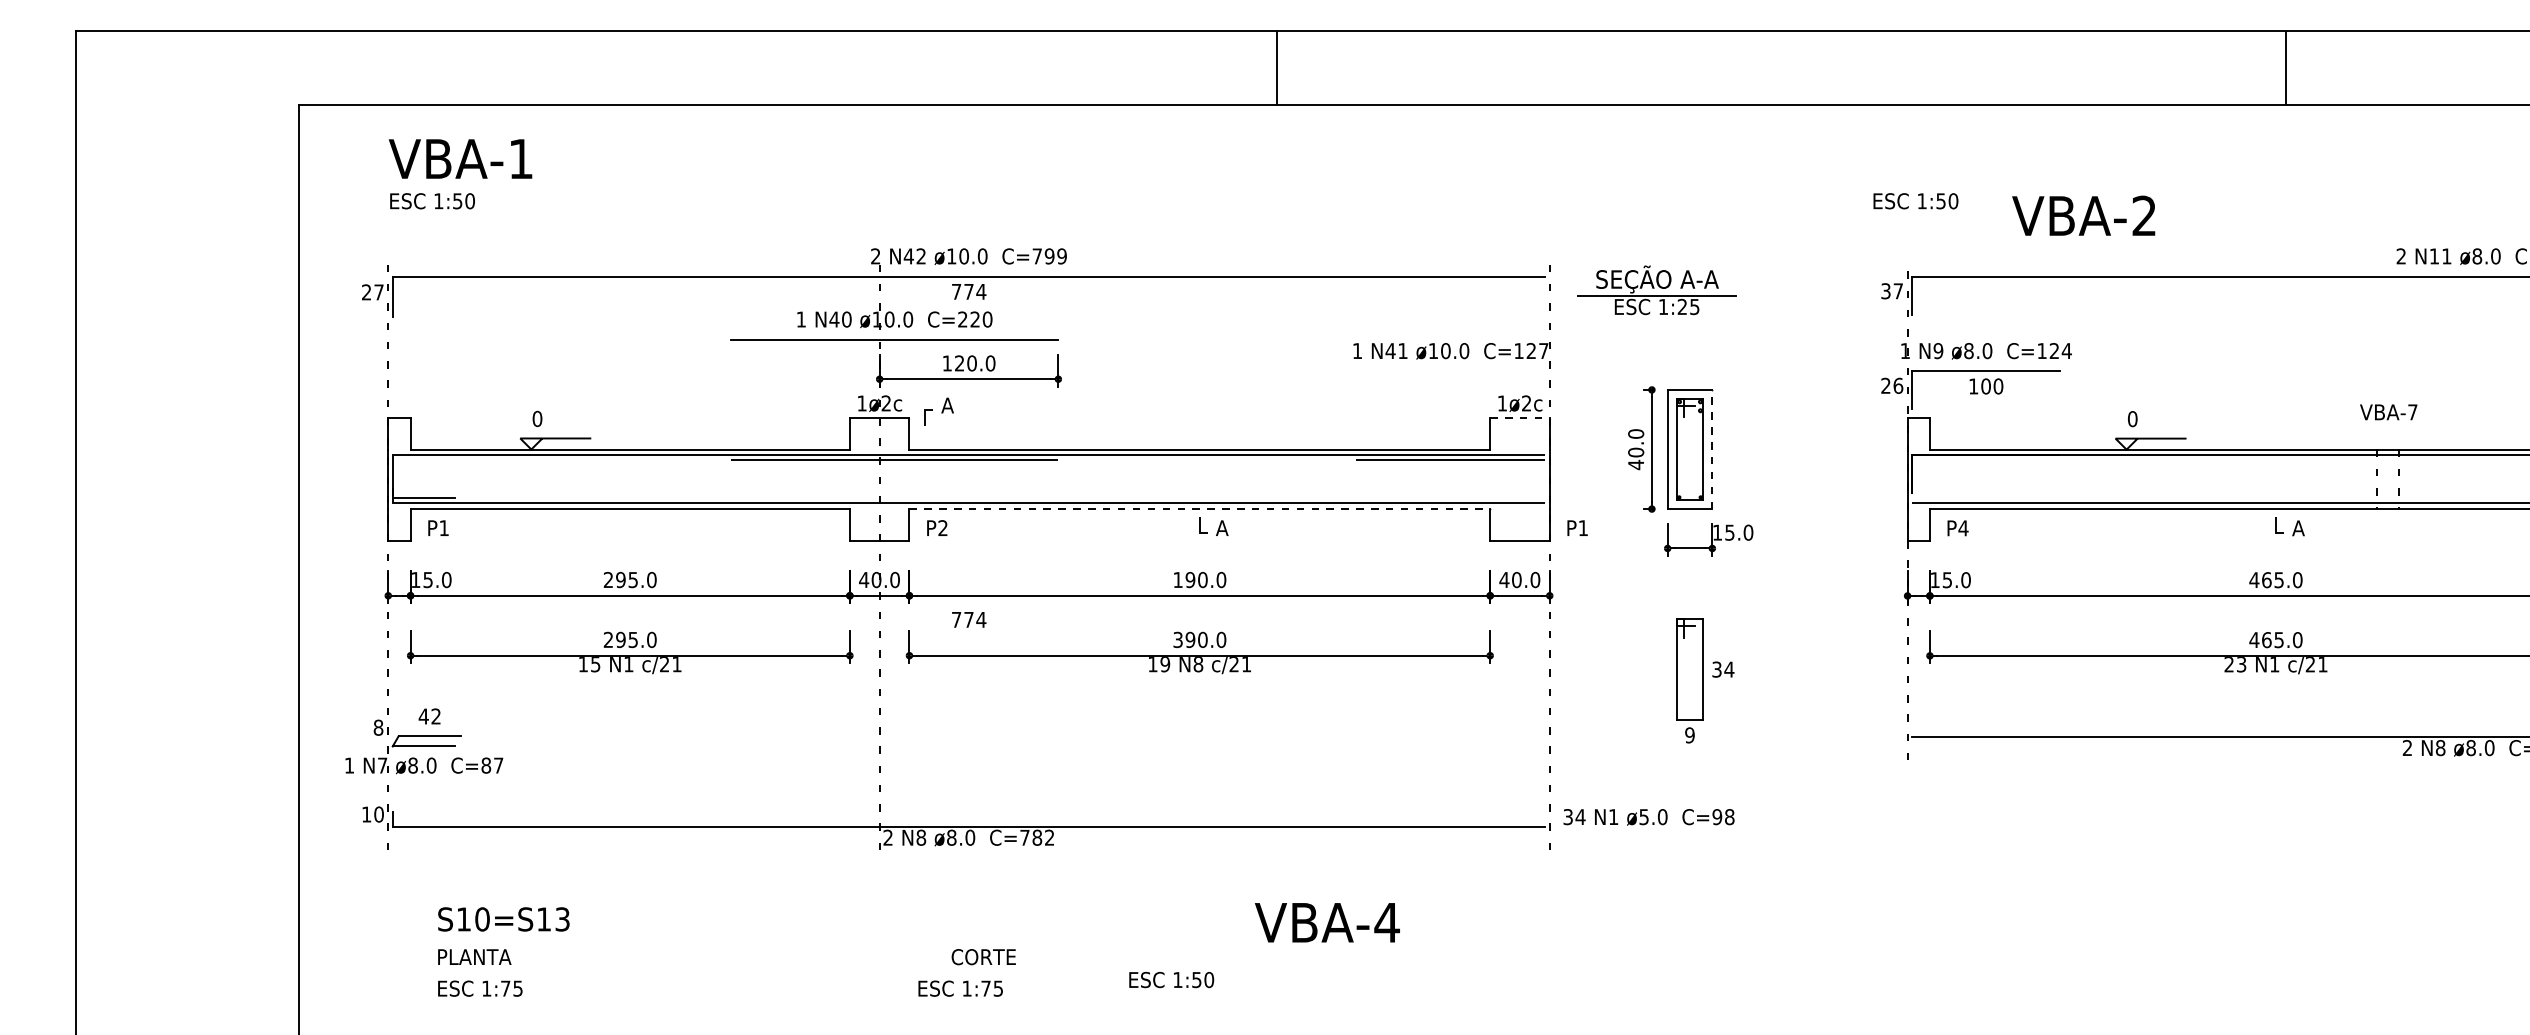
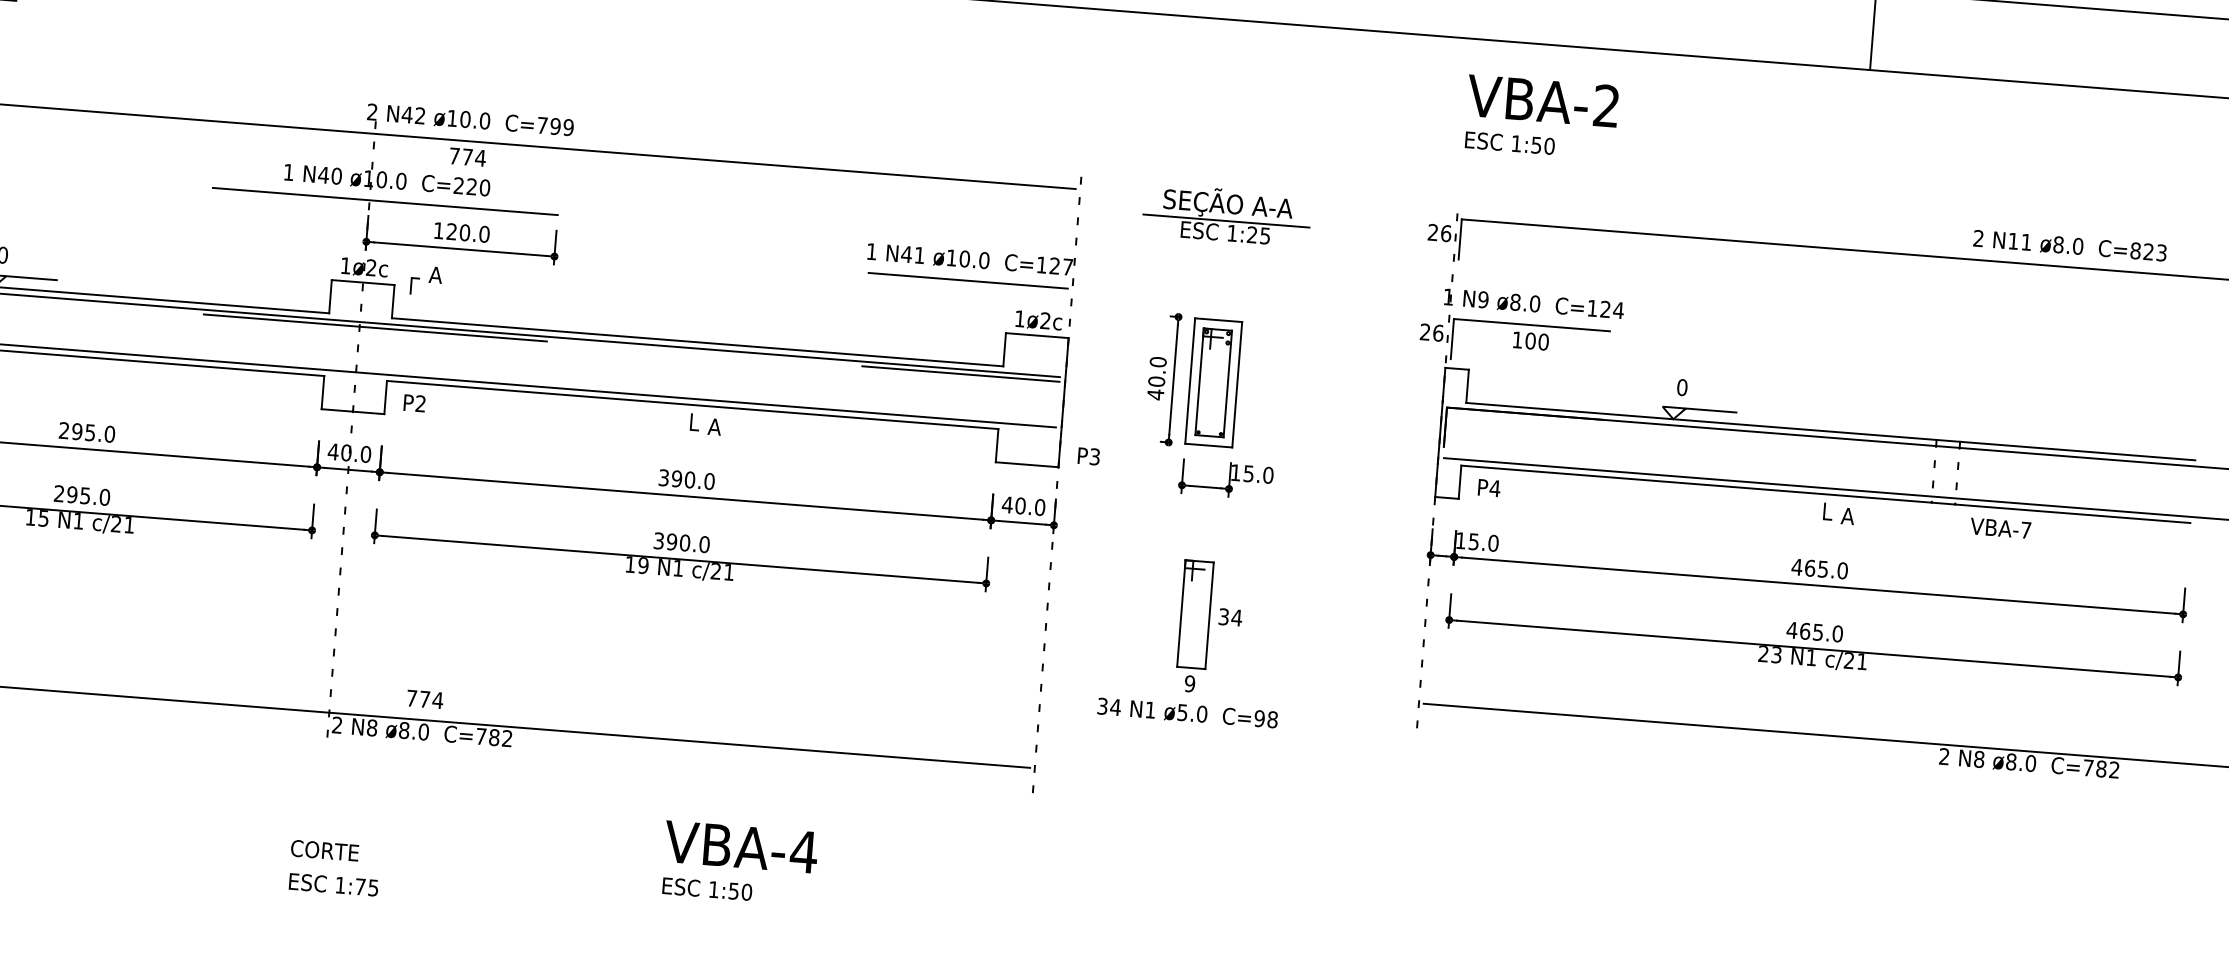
text: (1915, 201) -> (1509, 143), moved
text: (2083, 215) -> (1542, 100), moved
part: (1656, 290) -> (1226, 215), moved
text: (1892, 291) -> (1439, 233), 37 -> 26
line: (1450, 371) -> (968, 280), added
text: (2388, 412) -> (2000, 528), moved
line: (1519, 417) -> (1036, 335), dashed -> solid
line: (1712, 449) -> (1237, 384), dashed -> solid
line: (1200, 509) -> (693, 405), dashed -> solid
text: (1582, 528) -> (1093, 457), P1 -> P3
text: (1177, 579) -> (663, 477), 190.0 -> 390.0
text: (969, 619) -> (425, 699), moved
text: (1198, 664) -> (678, 568), N8 -> N1
text: (1648, 817) -> (1187, 713), moved
text: (1327, 922) -> (741, 846), moved
text: (983, 957) -> (324, 851), moved
text: (1171, 979) -> (707, 888), moved
text: (960, 988) -> (333, 884), moved

